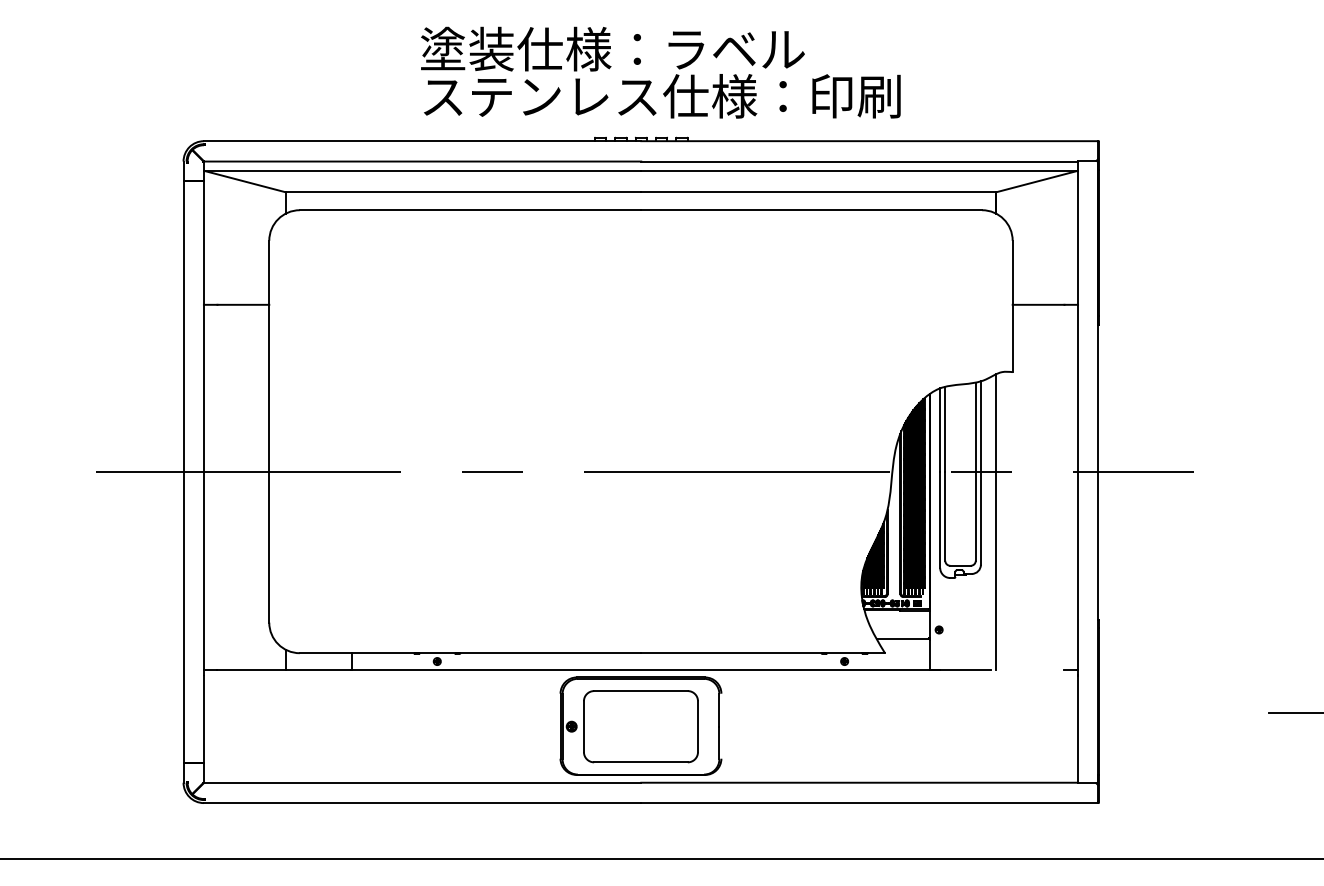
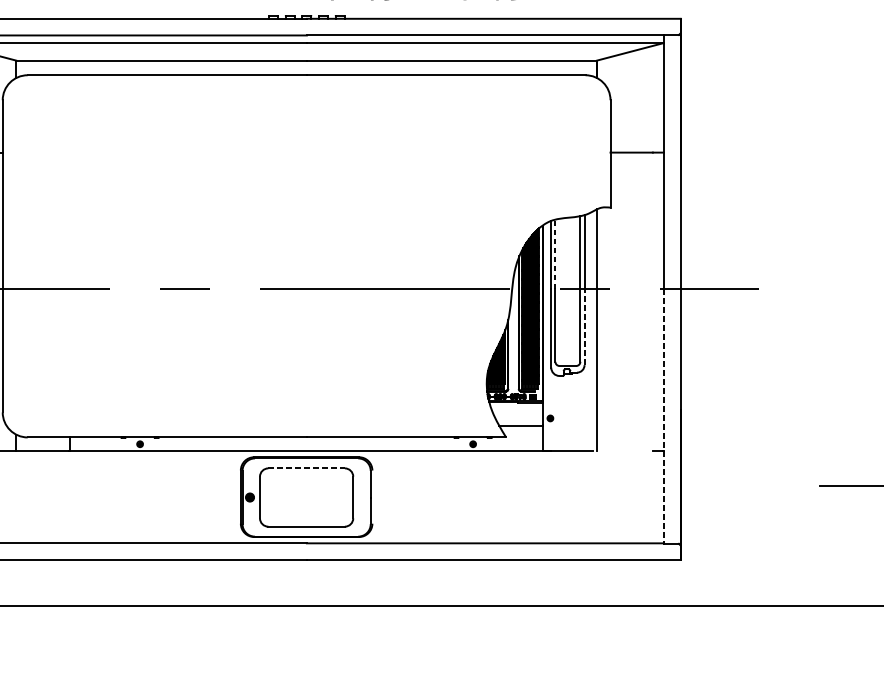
line: (945, 429) -> (555, 254), solid -> dashed
line: (980, 517) -> (584, 326), solid -> dashed
line: (1078, 627) -> (664, 416), solid -> dashed
line: (640, 691) -> (306, 468), solid -> dashed

